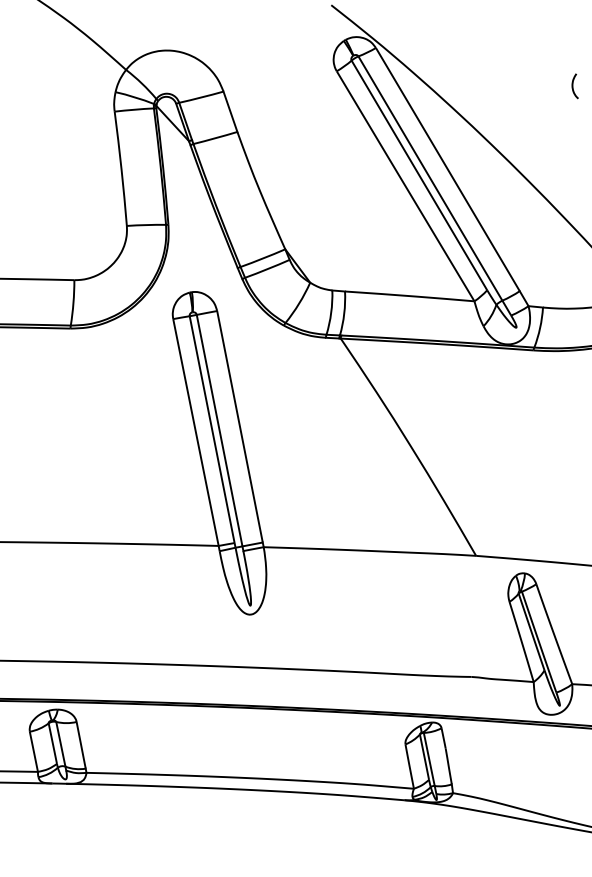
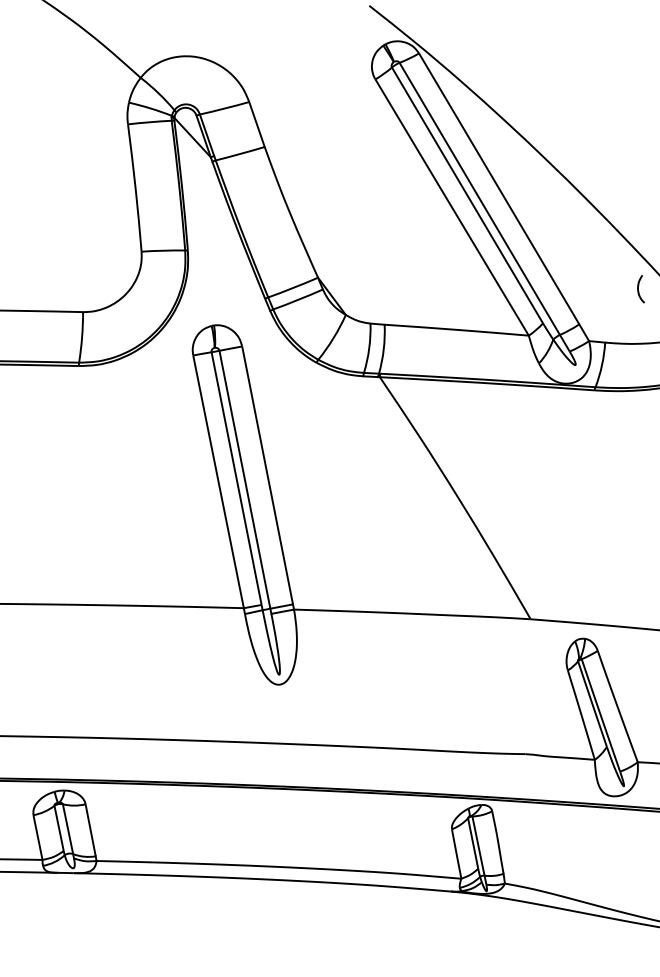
curve: (572, 86) -> (638, 289), moved

